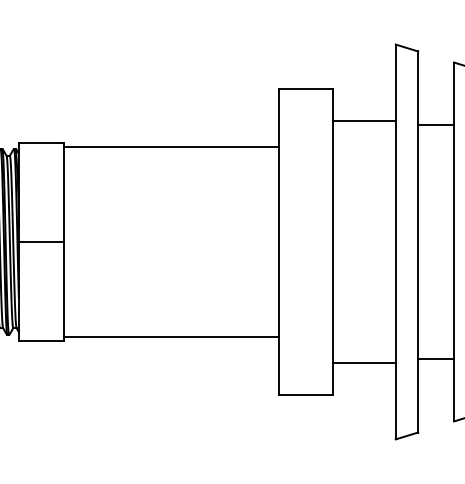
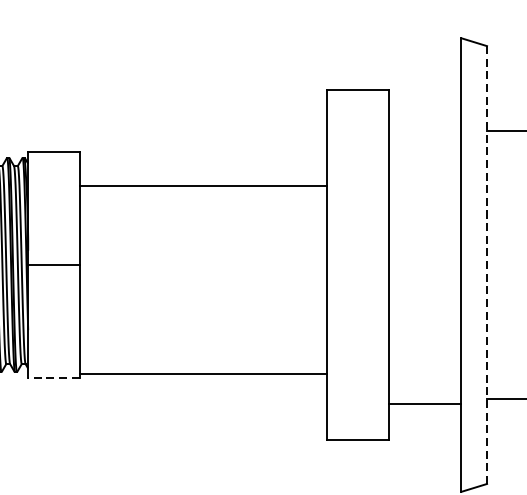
line: (363, 120) -> (424, 125), removed
line: (171, 146) -> (203, 185), moved
line: (418, 242) -> (487, 265), solid -> dashed
line: (40, 340) -> (53, 378), solid -> dashed

